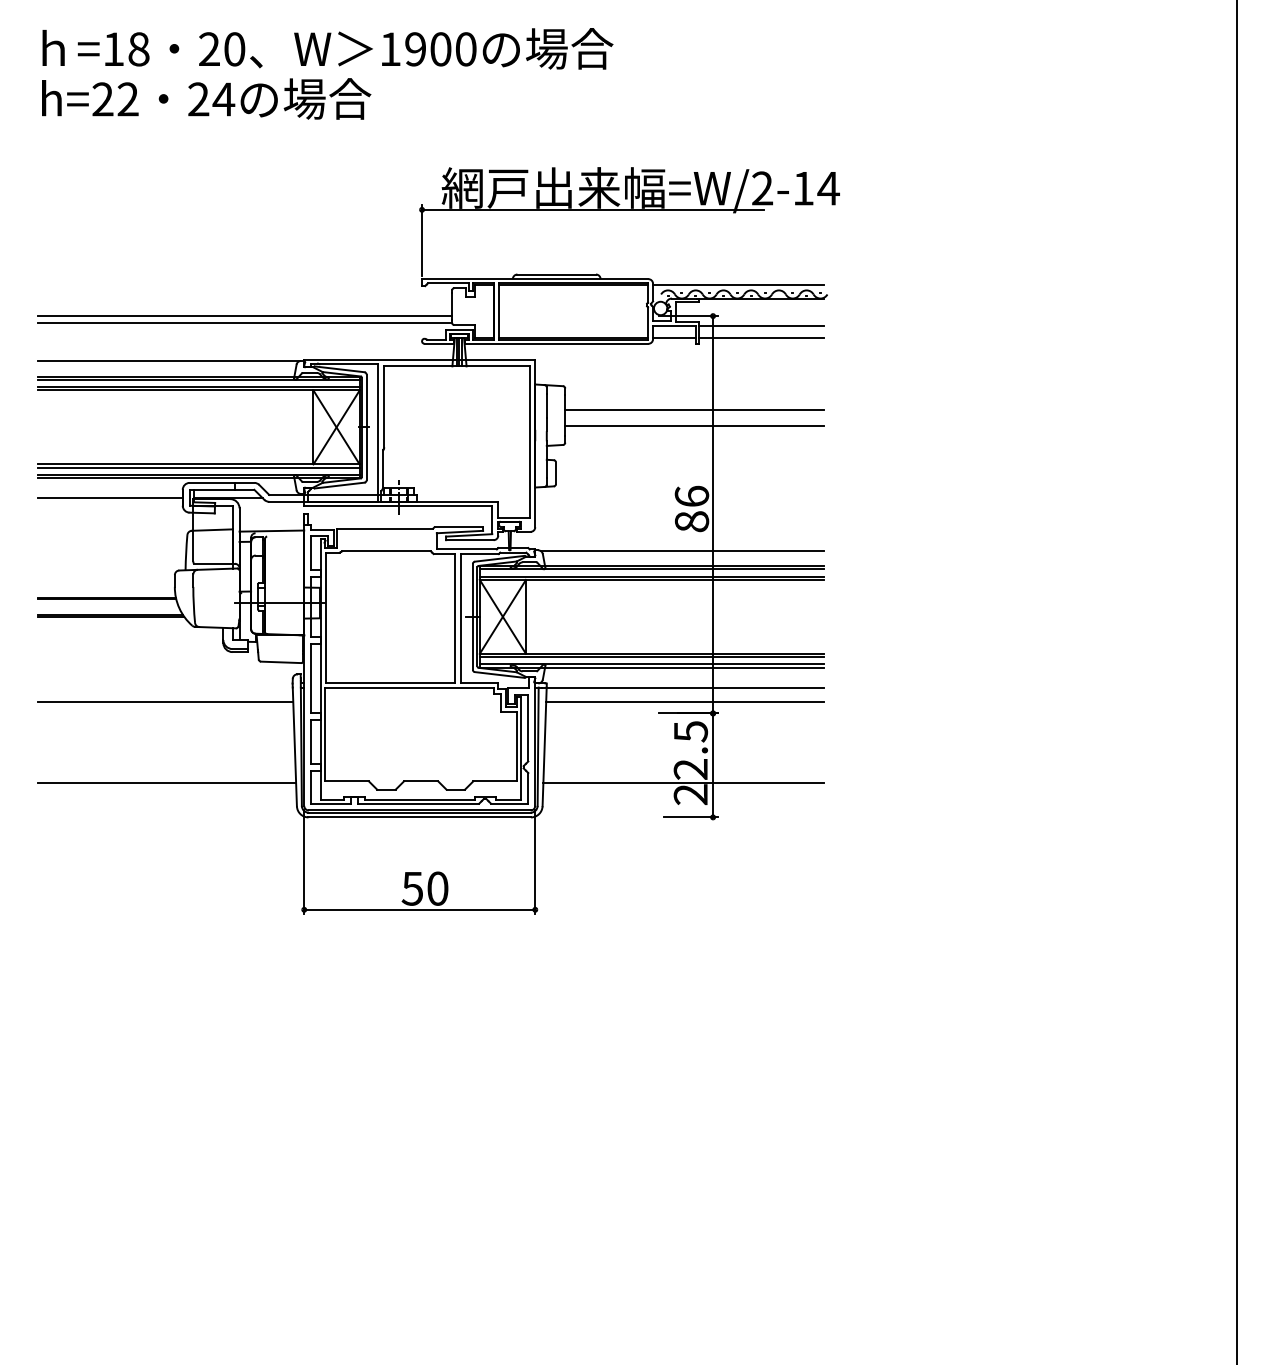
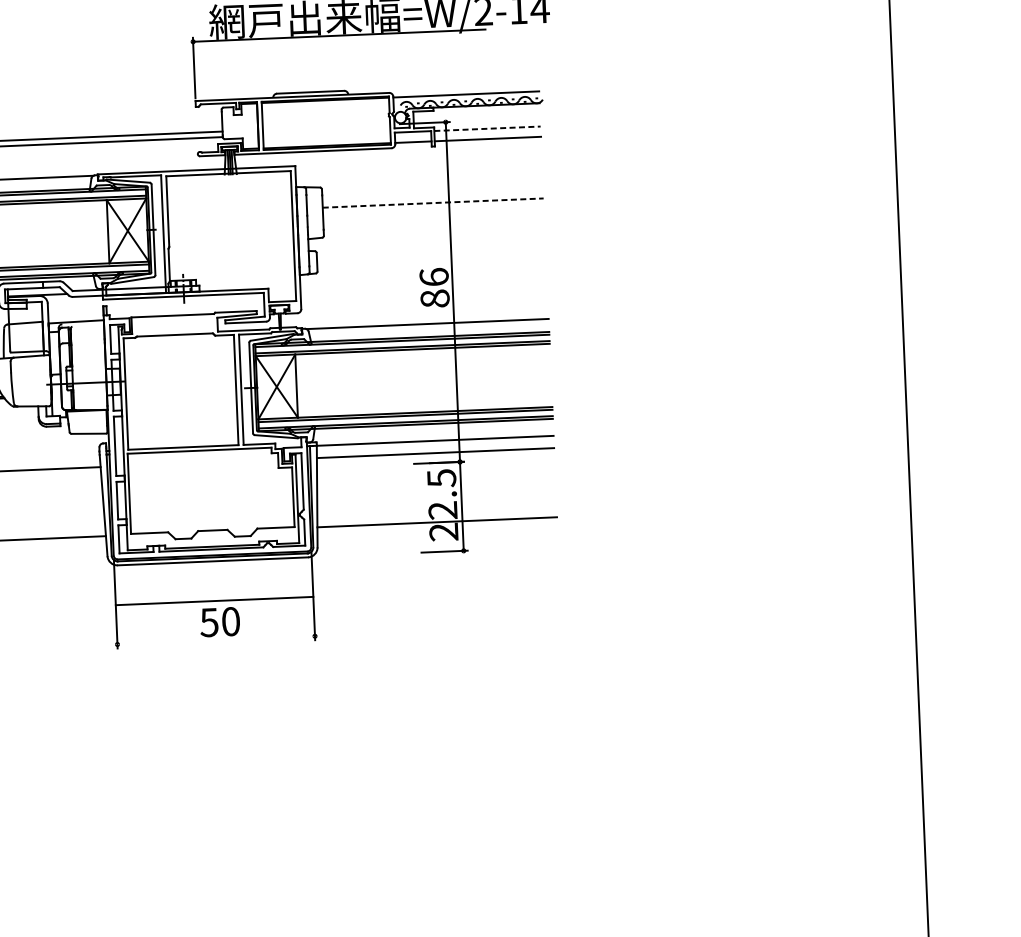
line: (761, 325) -> (487, 128), solid -> dashed
line: (694, 409) -> (433, 202), solid -> dashed
line: (694, 425) -> (433, 216), removed
line: (419, 909) -> (214, 600), moved

